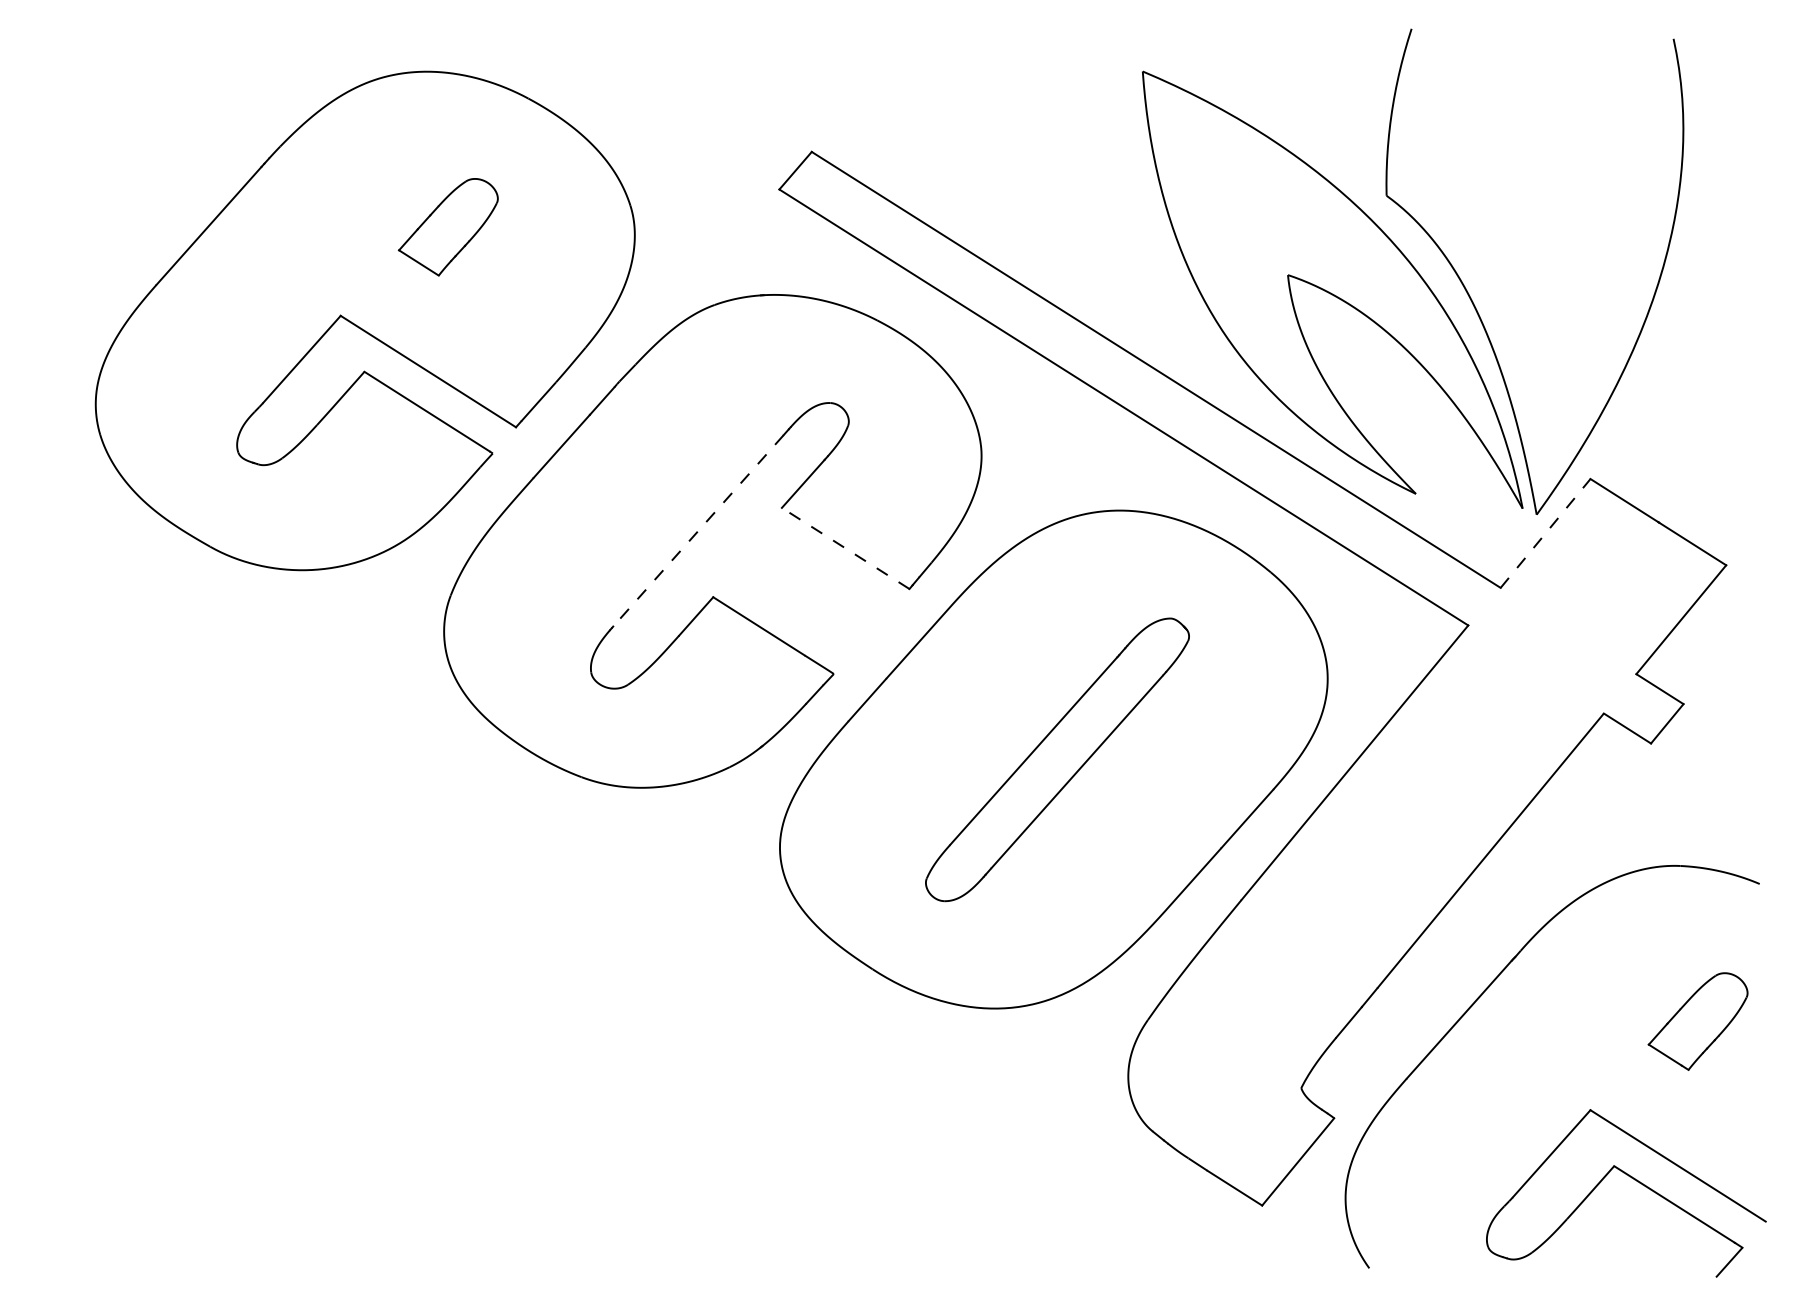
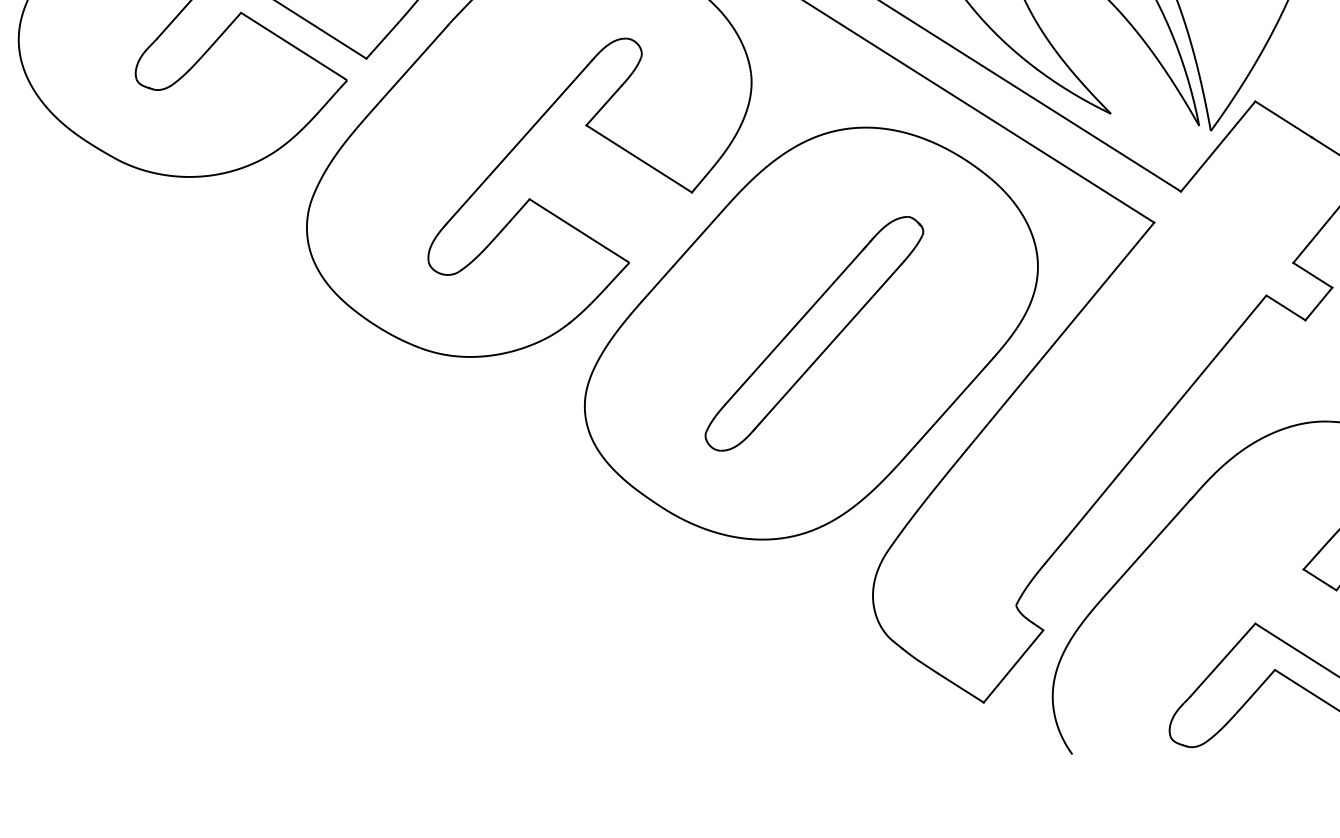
line: (698, 530) -> (517, 144), dashed -> solid
line: (1545, 533) -> (1218, 146), dashed -> solid
line: (845, 548) -> (639, 158), dashed -> solid

